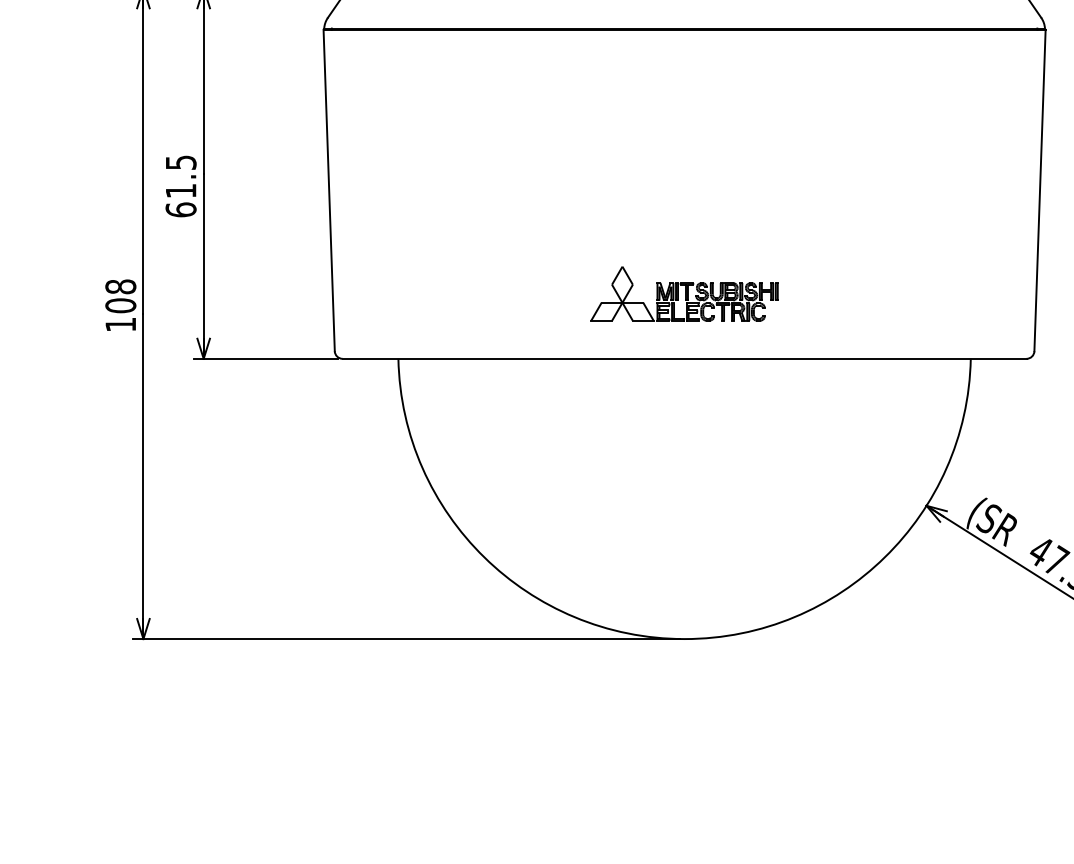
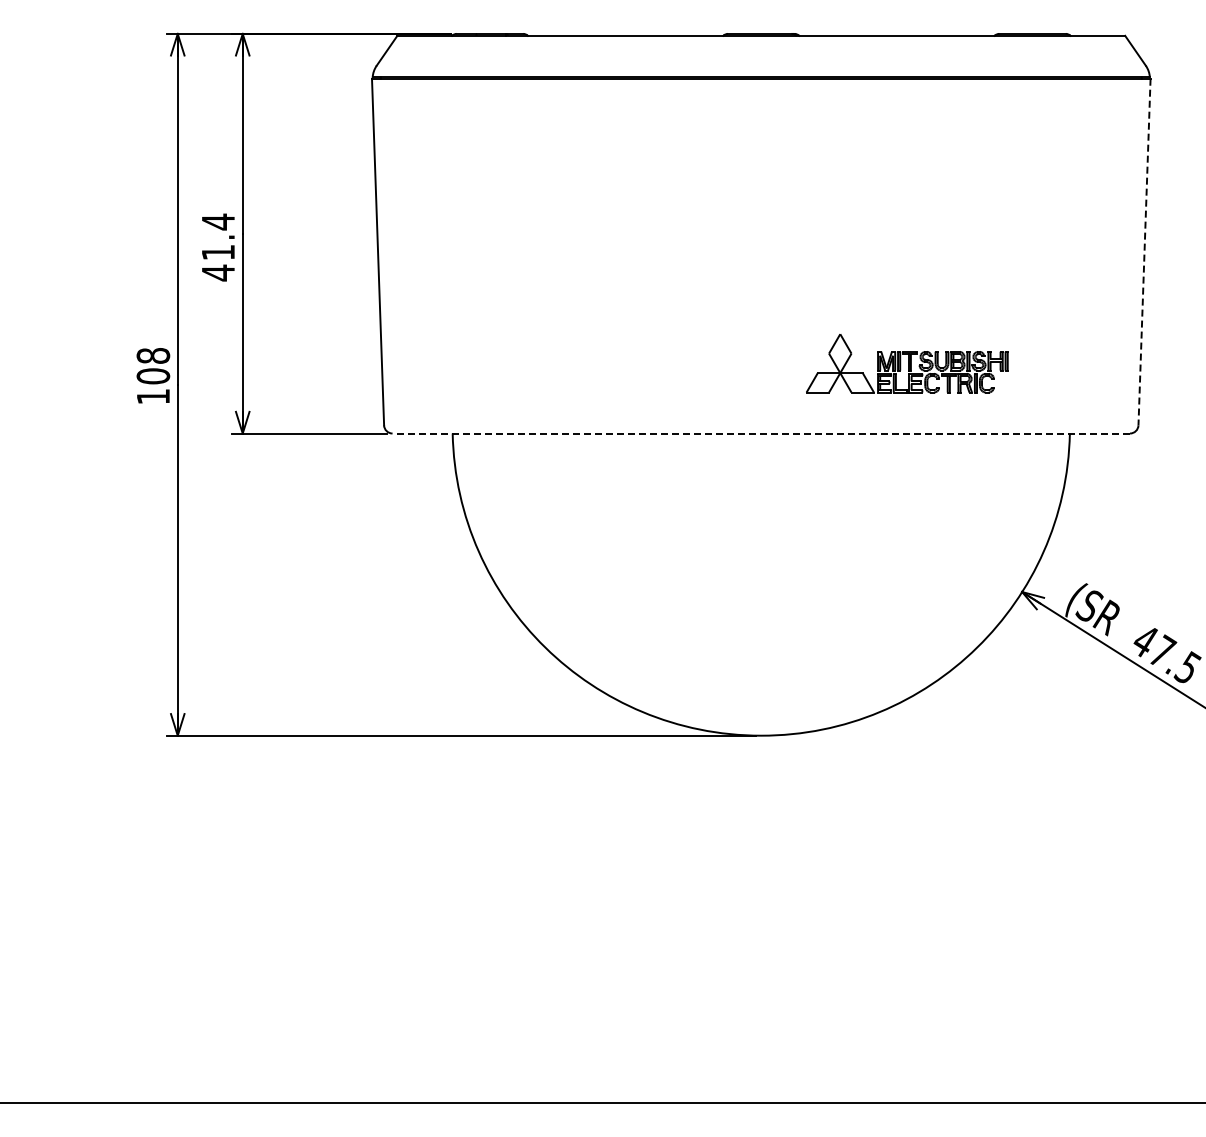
text: (181, 186) -> (218, 247), 61.5 -> 41.4
line: (1039, 190) -> (1144, 252), solid -> dashed
part: (684, 293) -> (907, 363), moved
line: (684, 358) -> (761, 433), solid -> dashed

